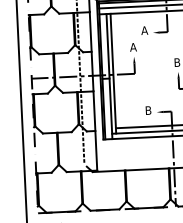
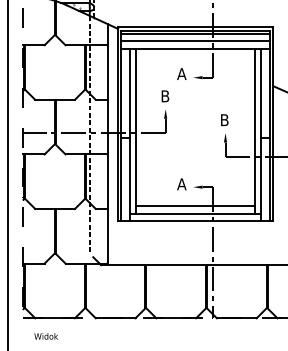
text: (132, 47) -> (164, 96), A -> B
text: (148, 110) -> (181, 184), B -> A

